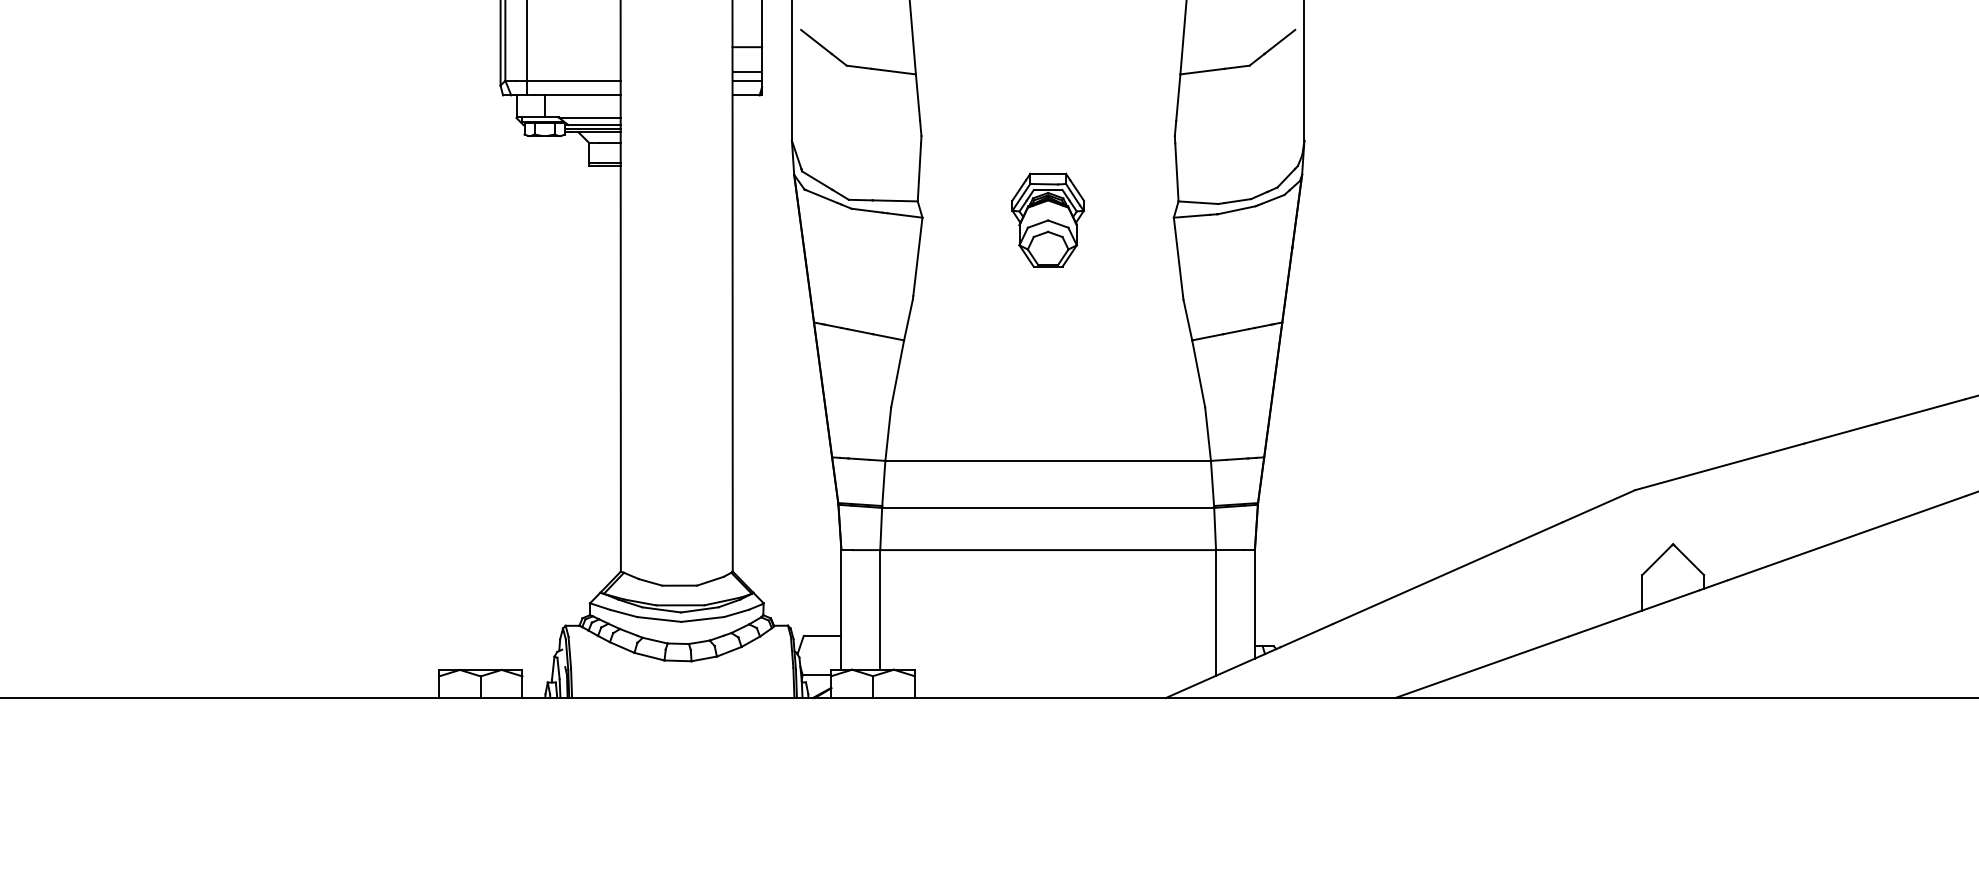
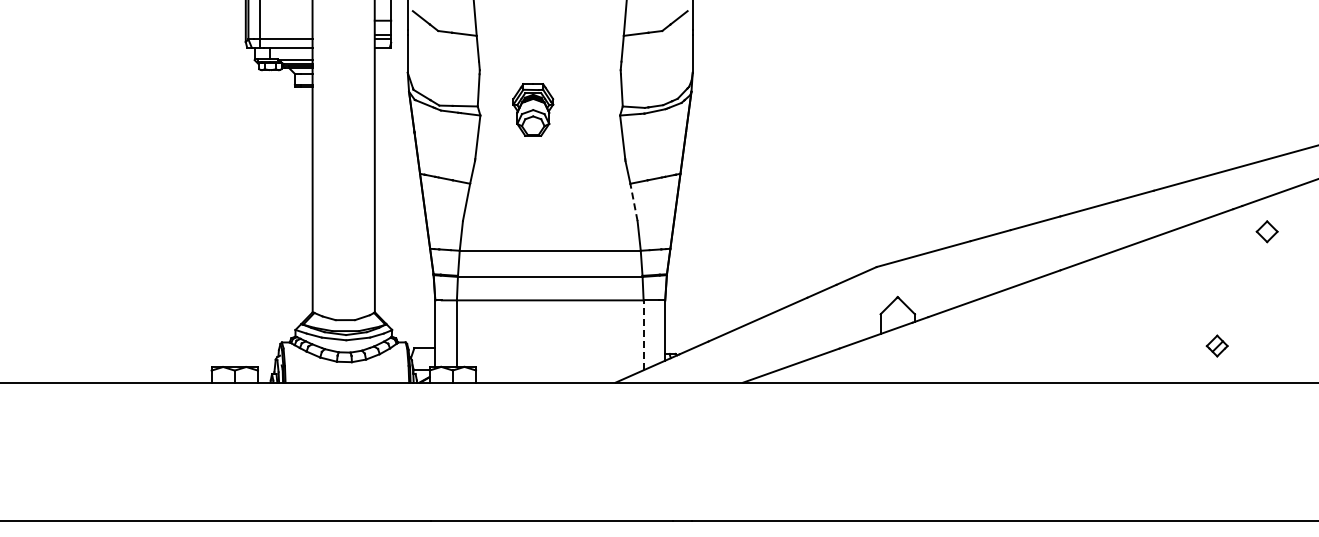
part: (1048, 219) -> (533, 109), moved
line: (1197, 374) -> (633, 202), solid -> dashed
line: (1215, 613) -> (643, 335), solid -> dashed

